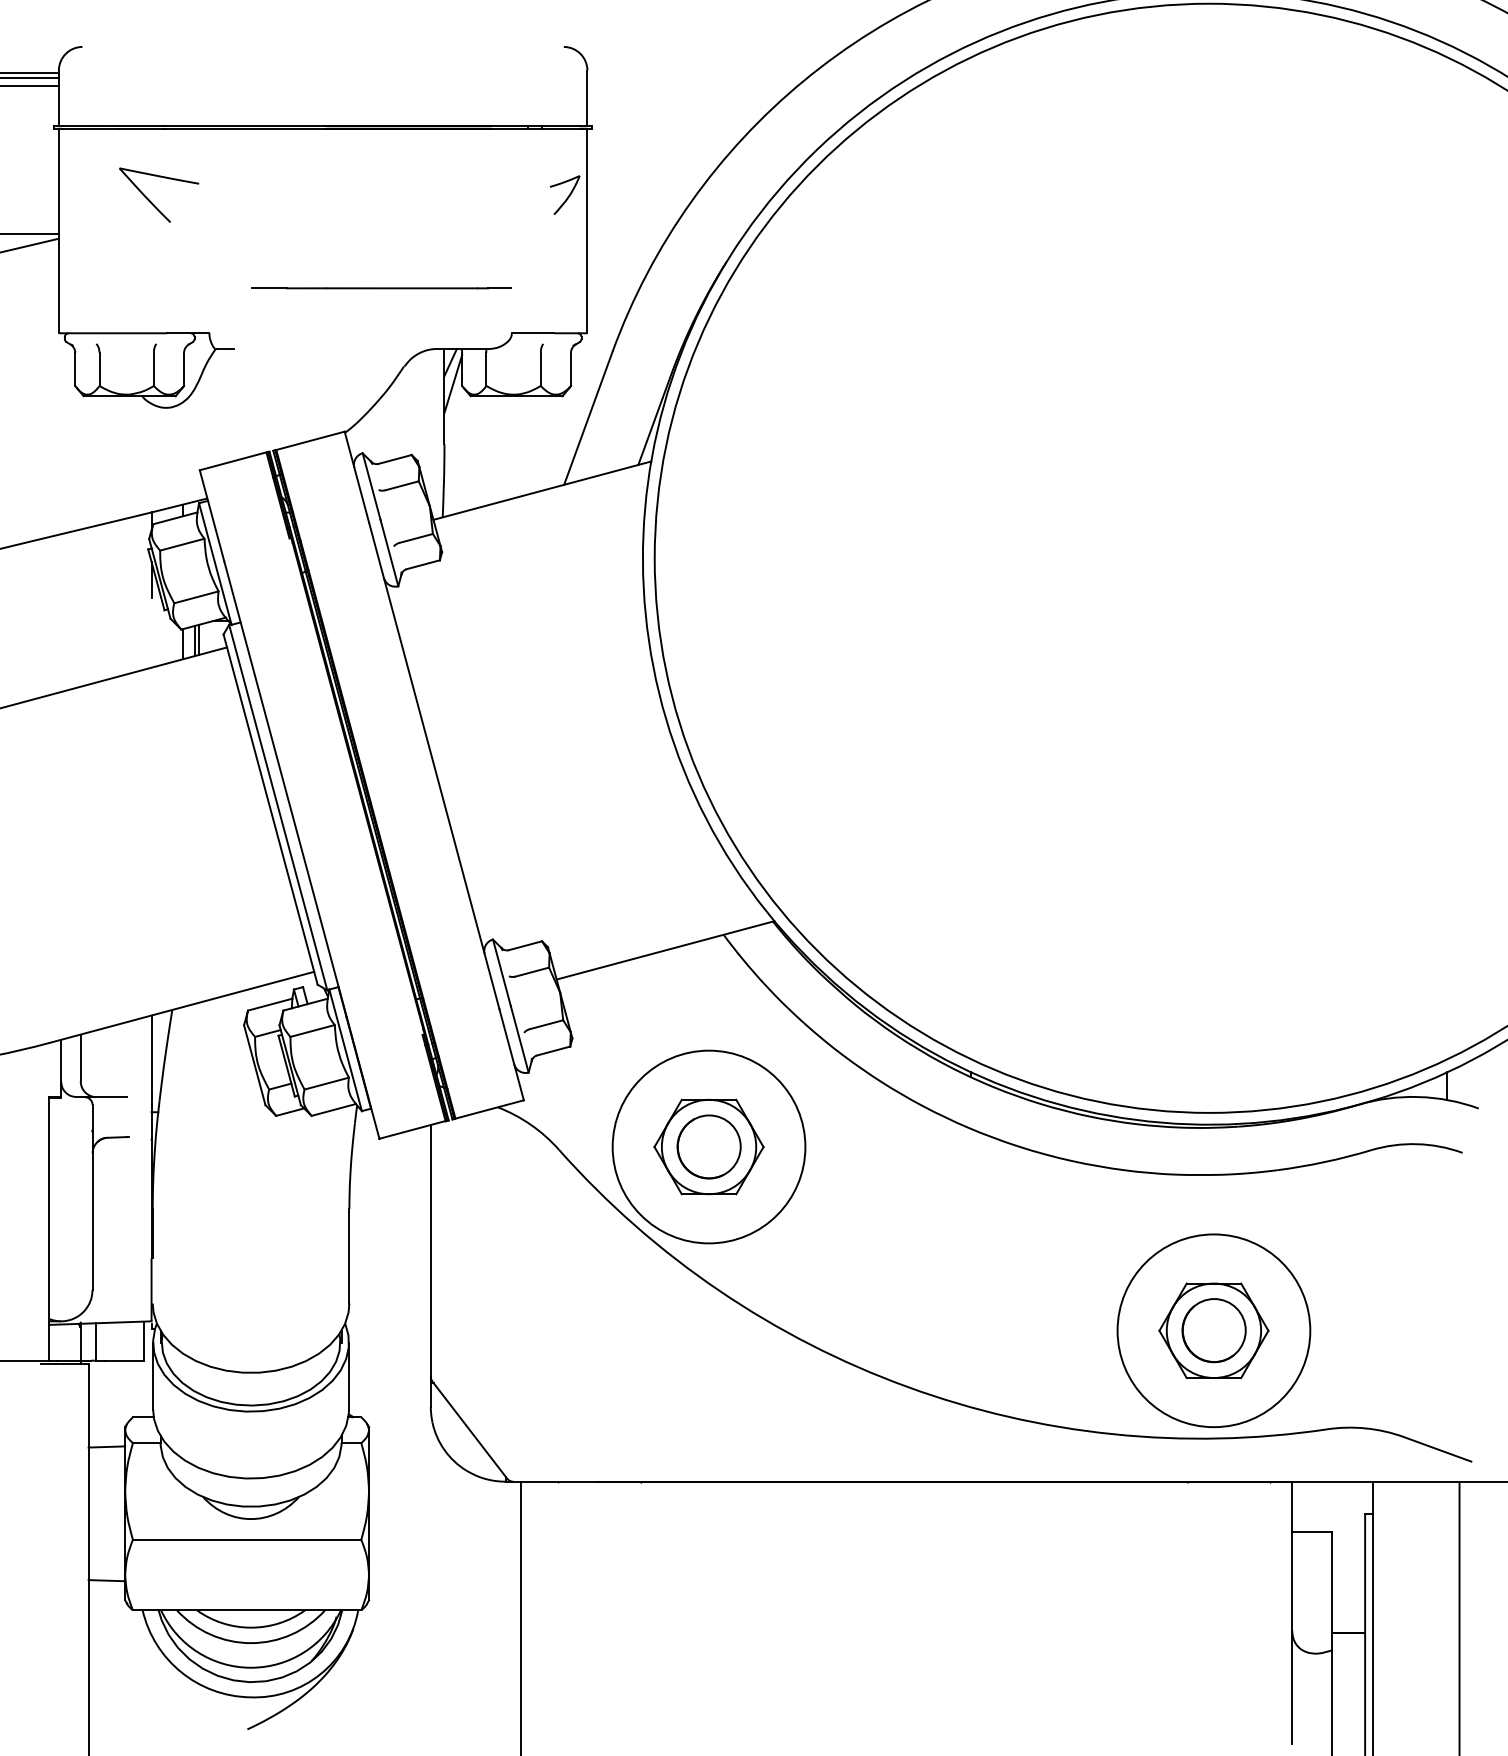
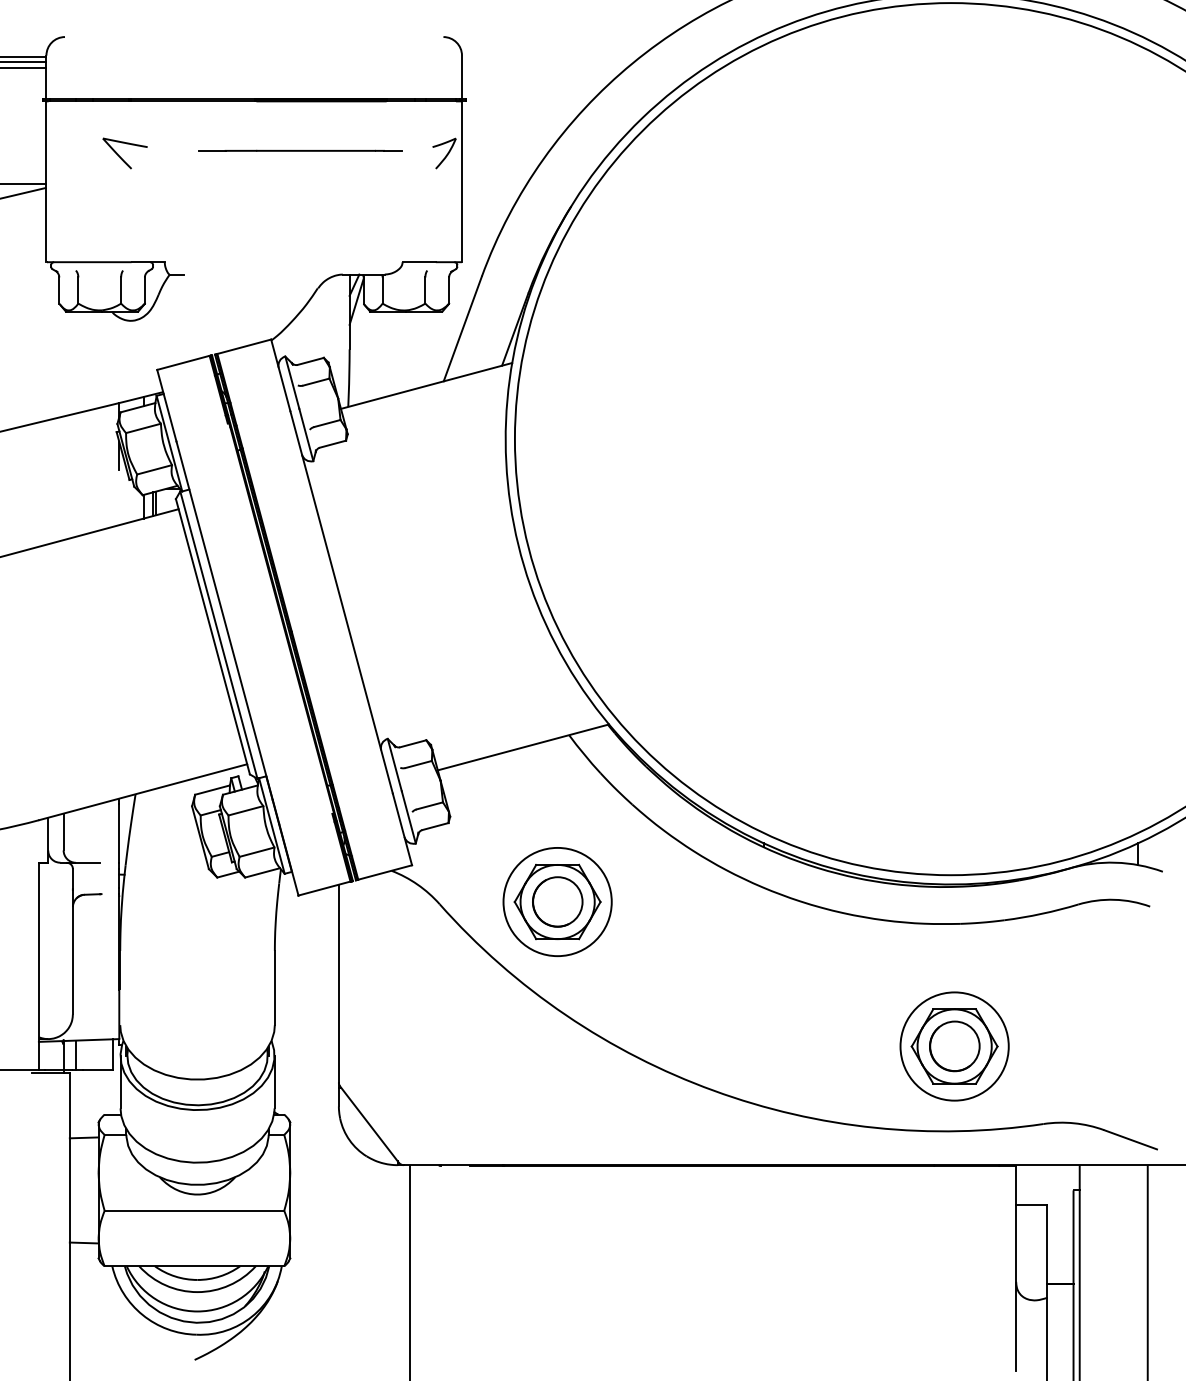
part: (158, 195) -> (124, 153), size x0.71
line: (381, 287) -> (300, 150), moved
circle: (708, 1146) -> (557, 901), size x0.71
circle: (1213, 1330) -> (954, 1046), size x0.71

